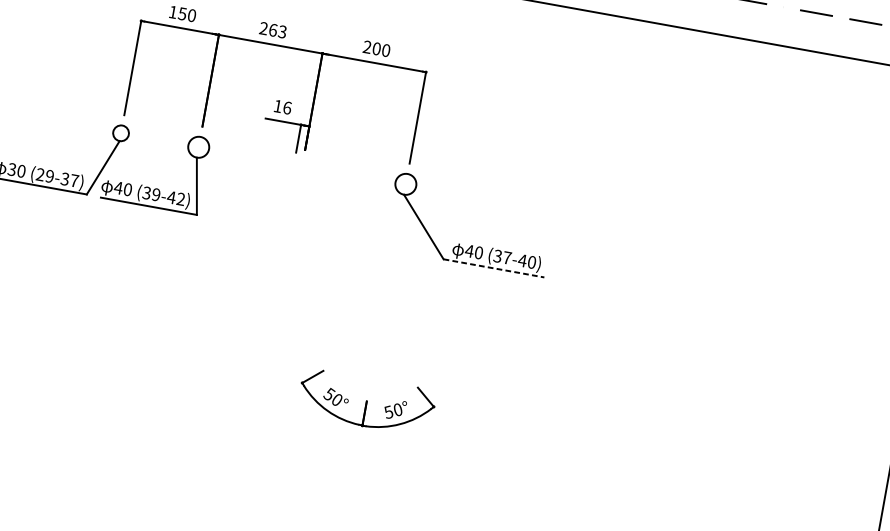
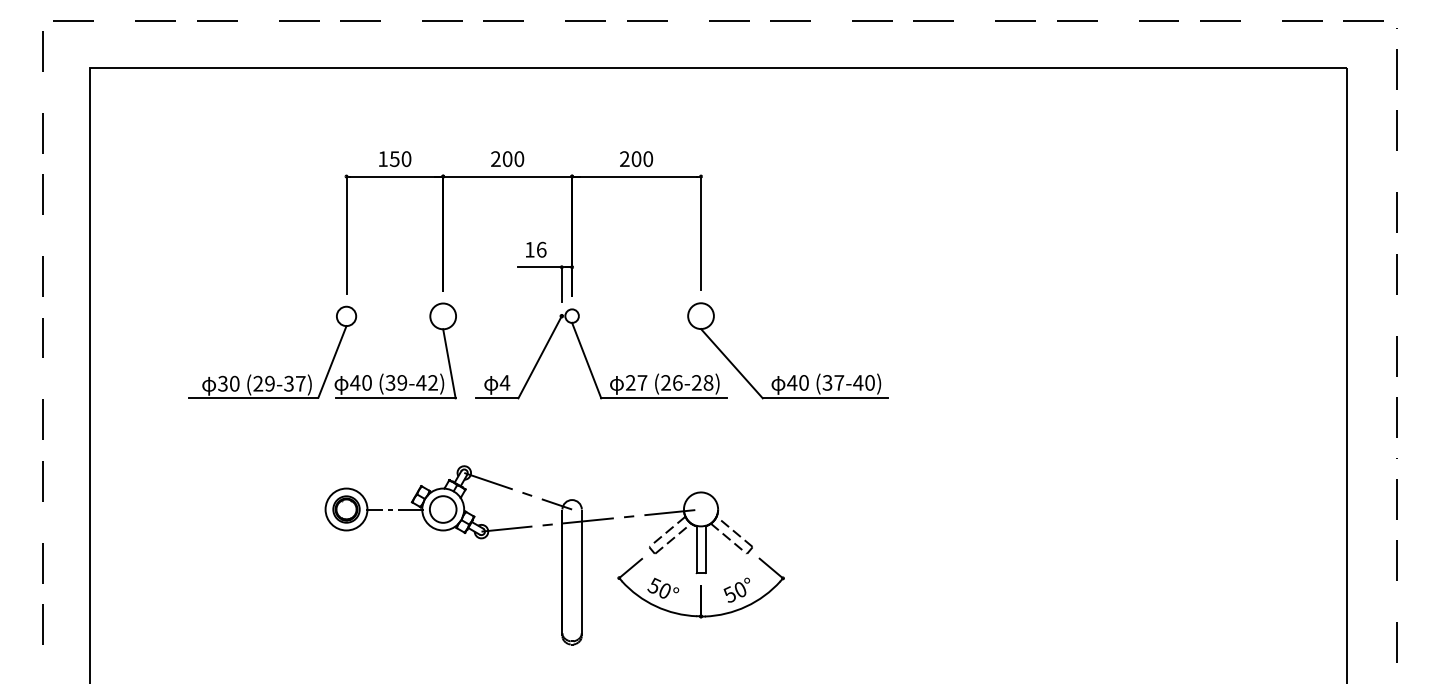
text: (278, 30) -> (513, 158), 263 -> 200
part: (308, 202) -> (587, 359), added
line: (493, 268) -> (825, 398), dashed -> solid
part: (259, 356) -> (561, 555), added

